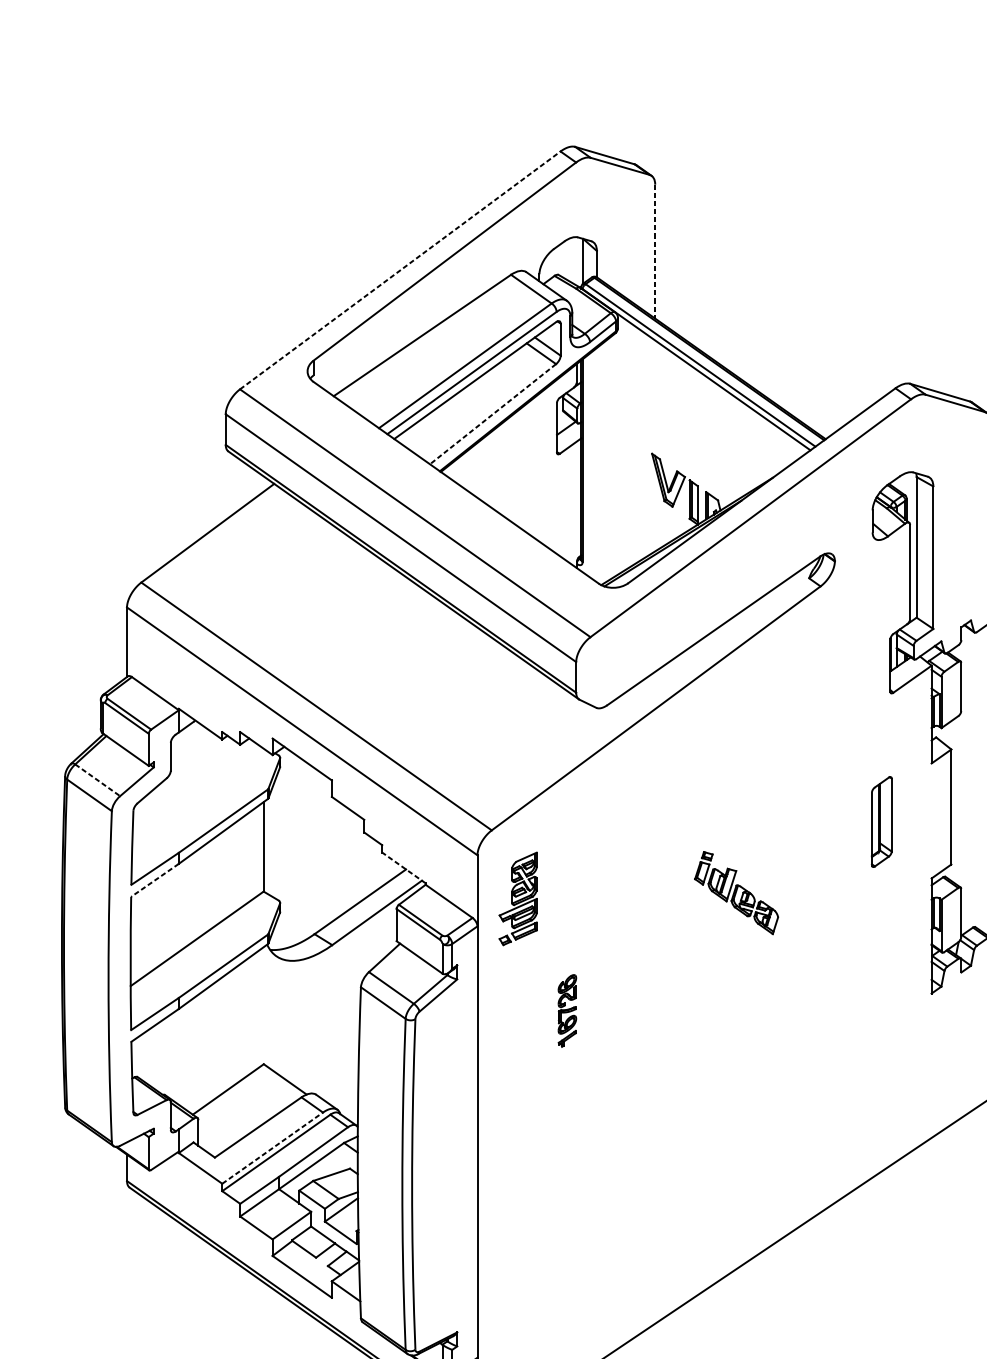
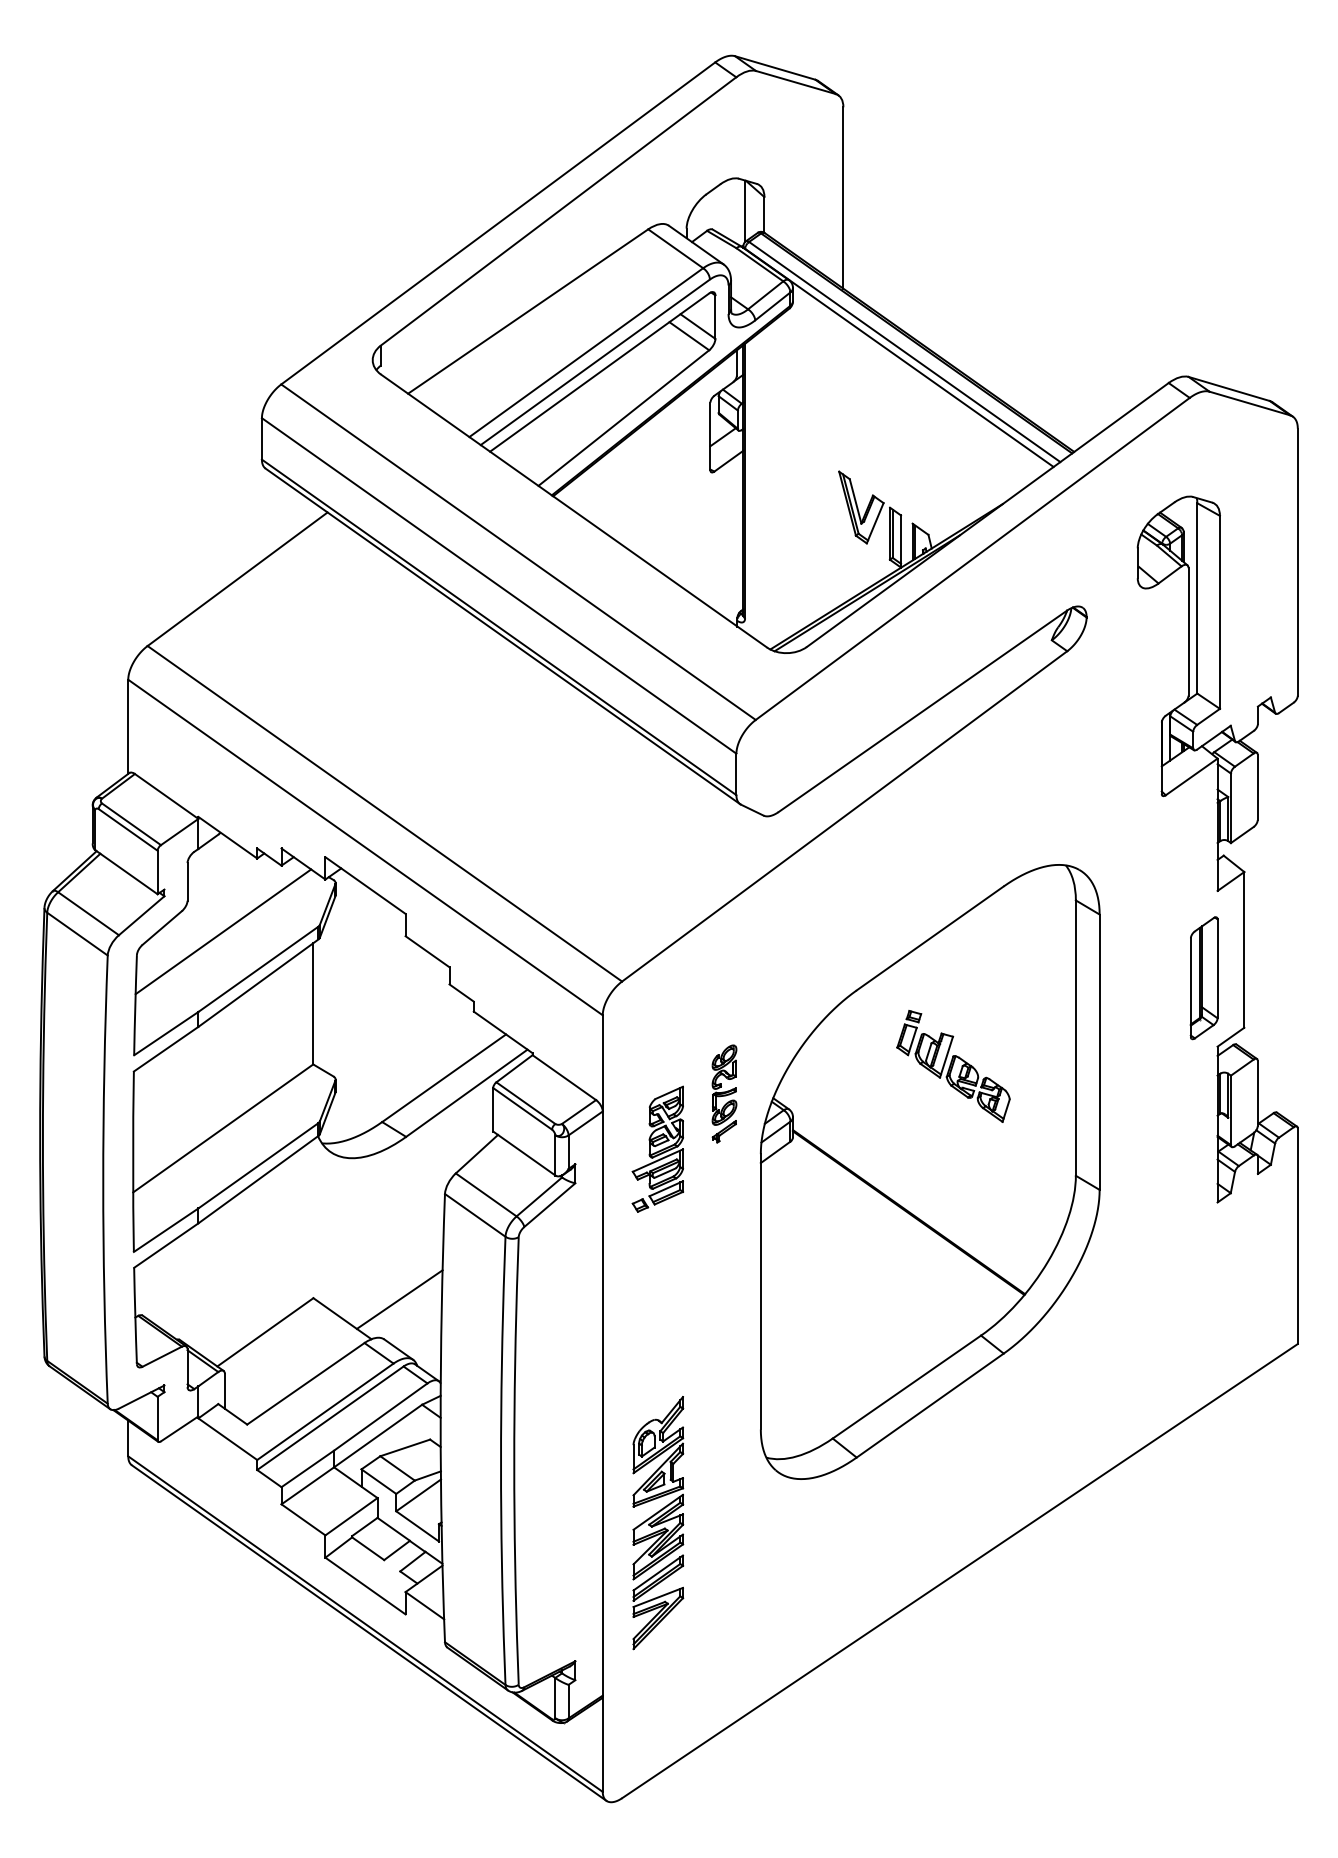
line: (655, 252) -> (843, 198), dashed -> solid
line: (400, 270) -> (498, 223), dashed -> solid
line: (492, 414) -> (623, 418), dashed -> solid
line: (97, 780) -> (88, 914), dashed -> solid
line: (197, 793) -> (223, 931), added
part: (881, 822) -> (1203, 978), moved
line: (403, 868) -> (502, 1032), dashed -> solid
line: (154, 880) -> (165, 1049), dashed -> solid
part: (517, 898) -> (657, 1148), moved
part: (718, 970) -> (929, 1171), added
part: (567, 1010) -> (724, 1093), moved
line: (327, 1065) -> (399, 1299), added
line: (272, 1147) -> (325, 1411), dashed -> solid
part: (518, 1230) -> (658, 1523), added

